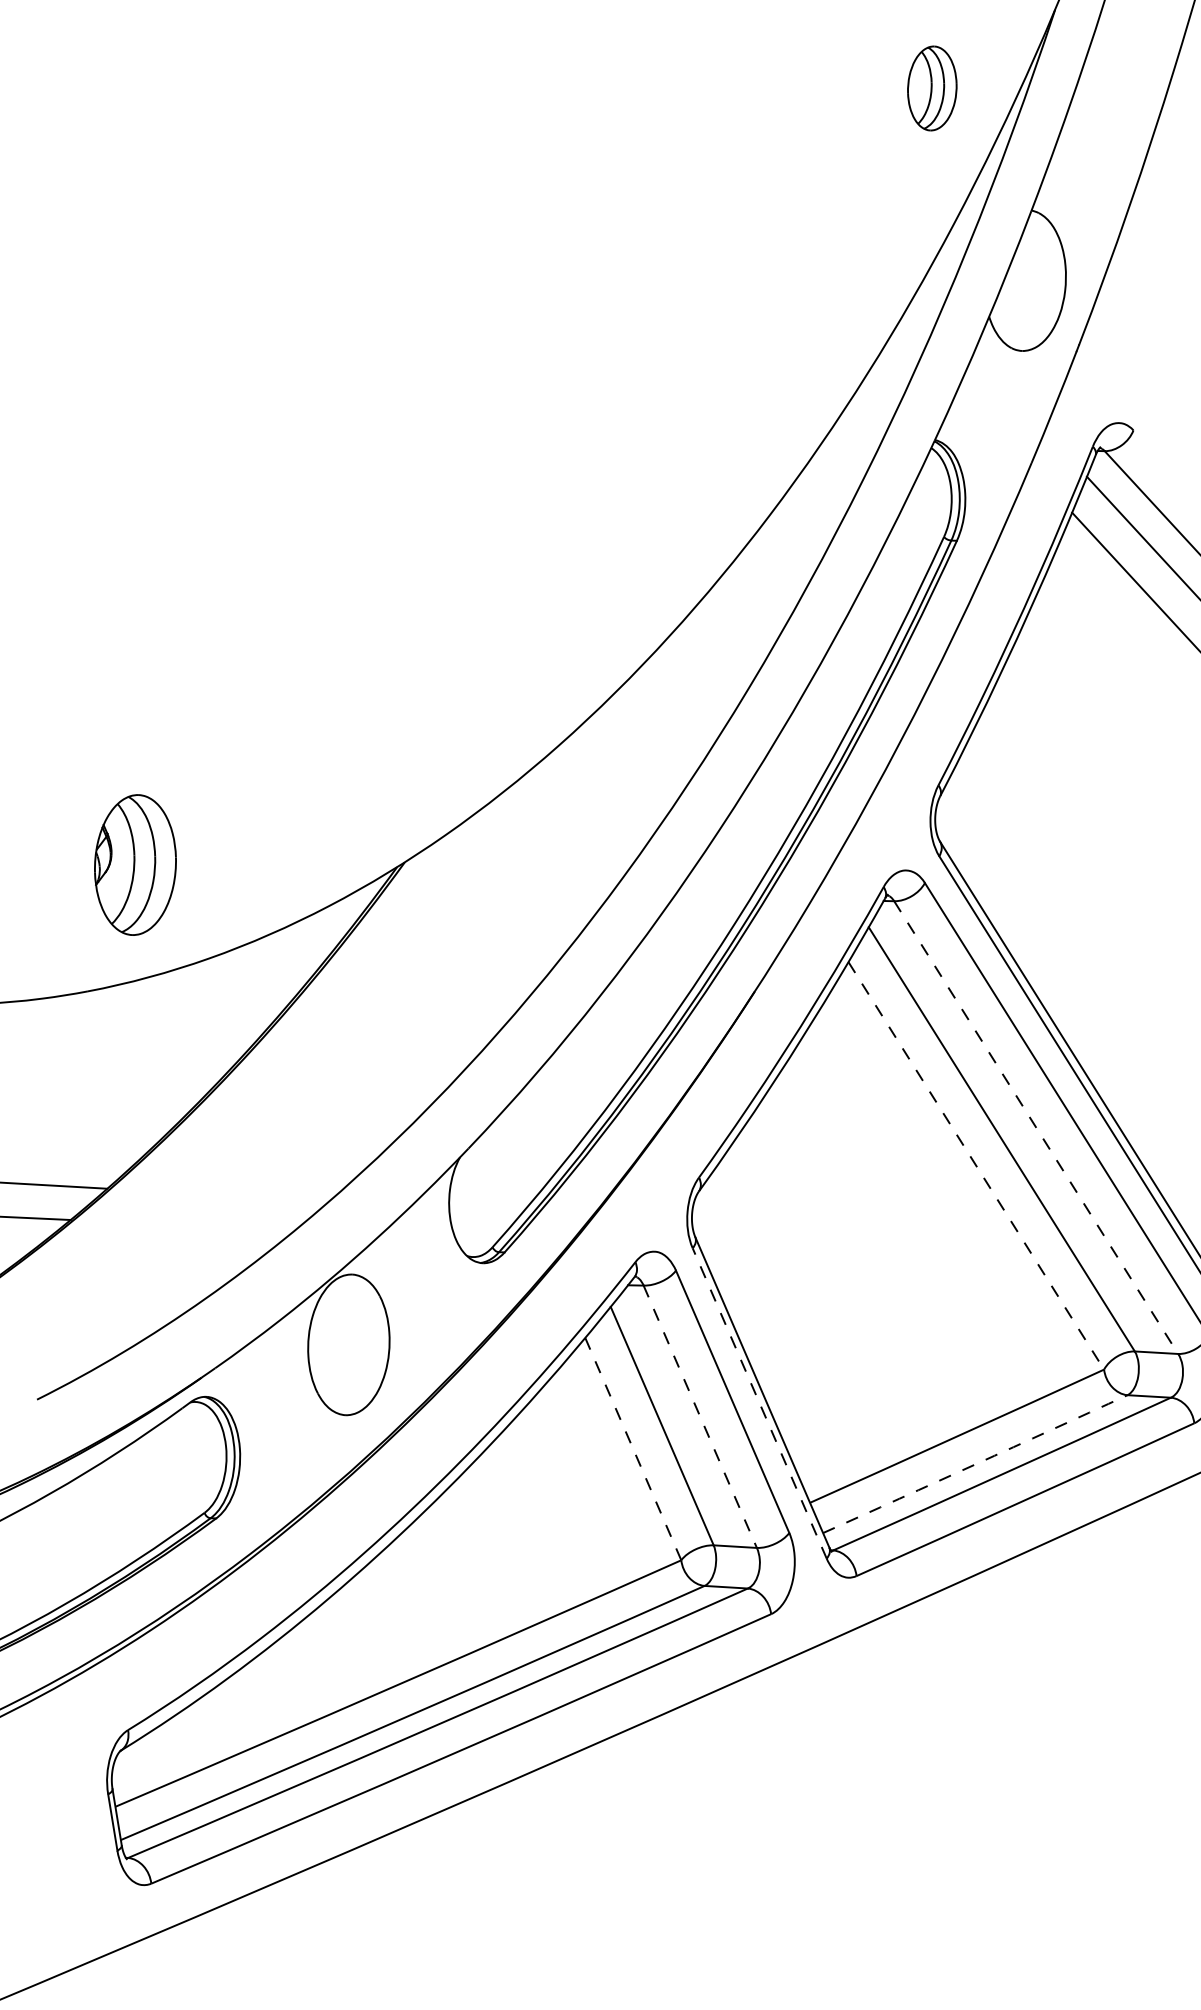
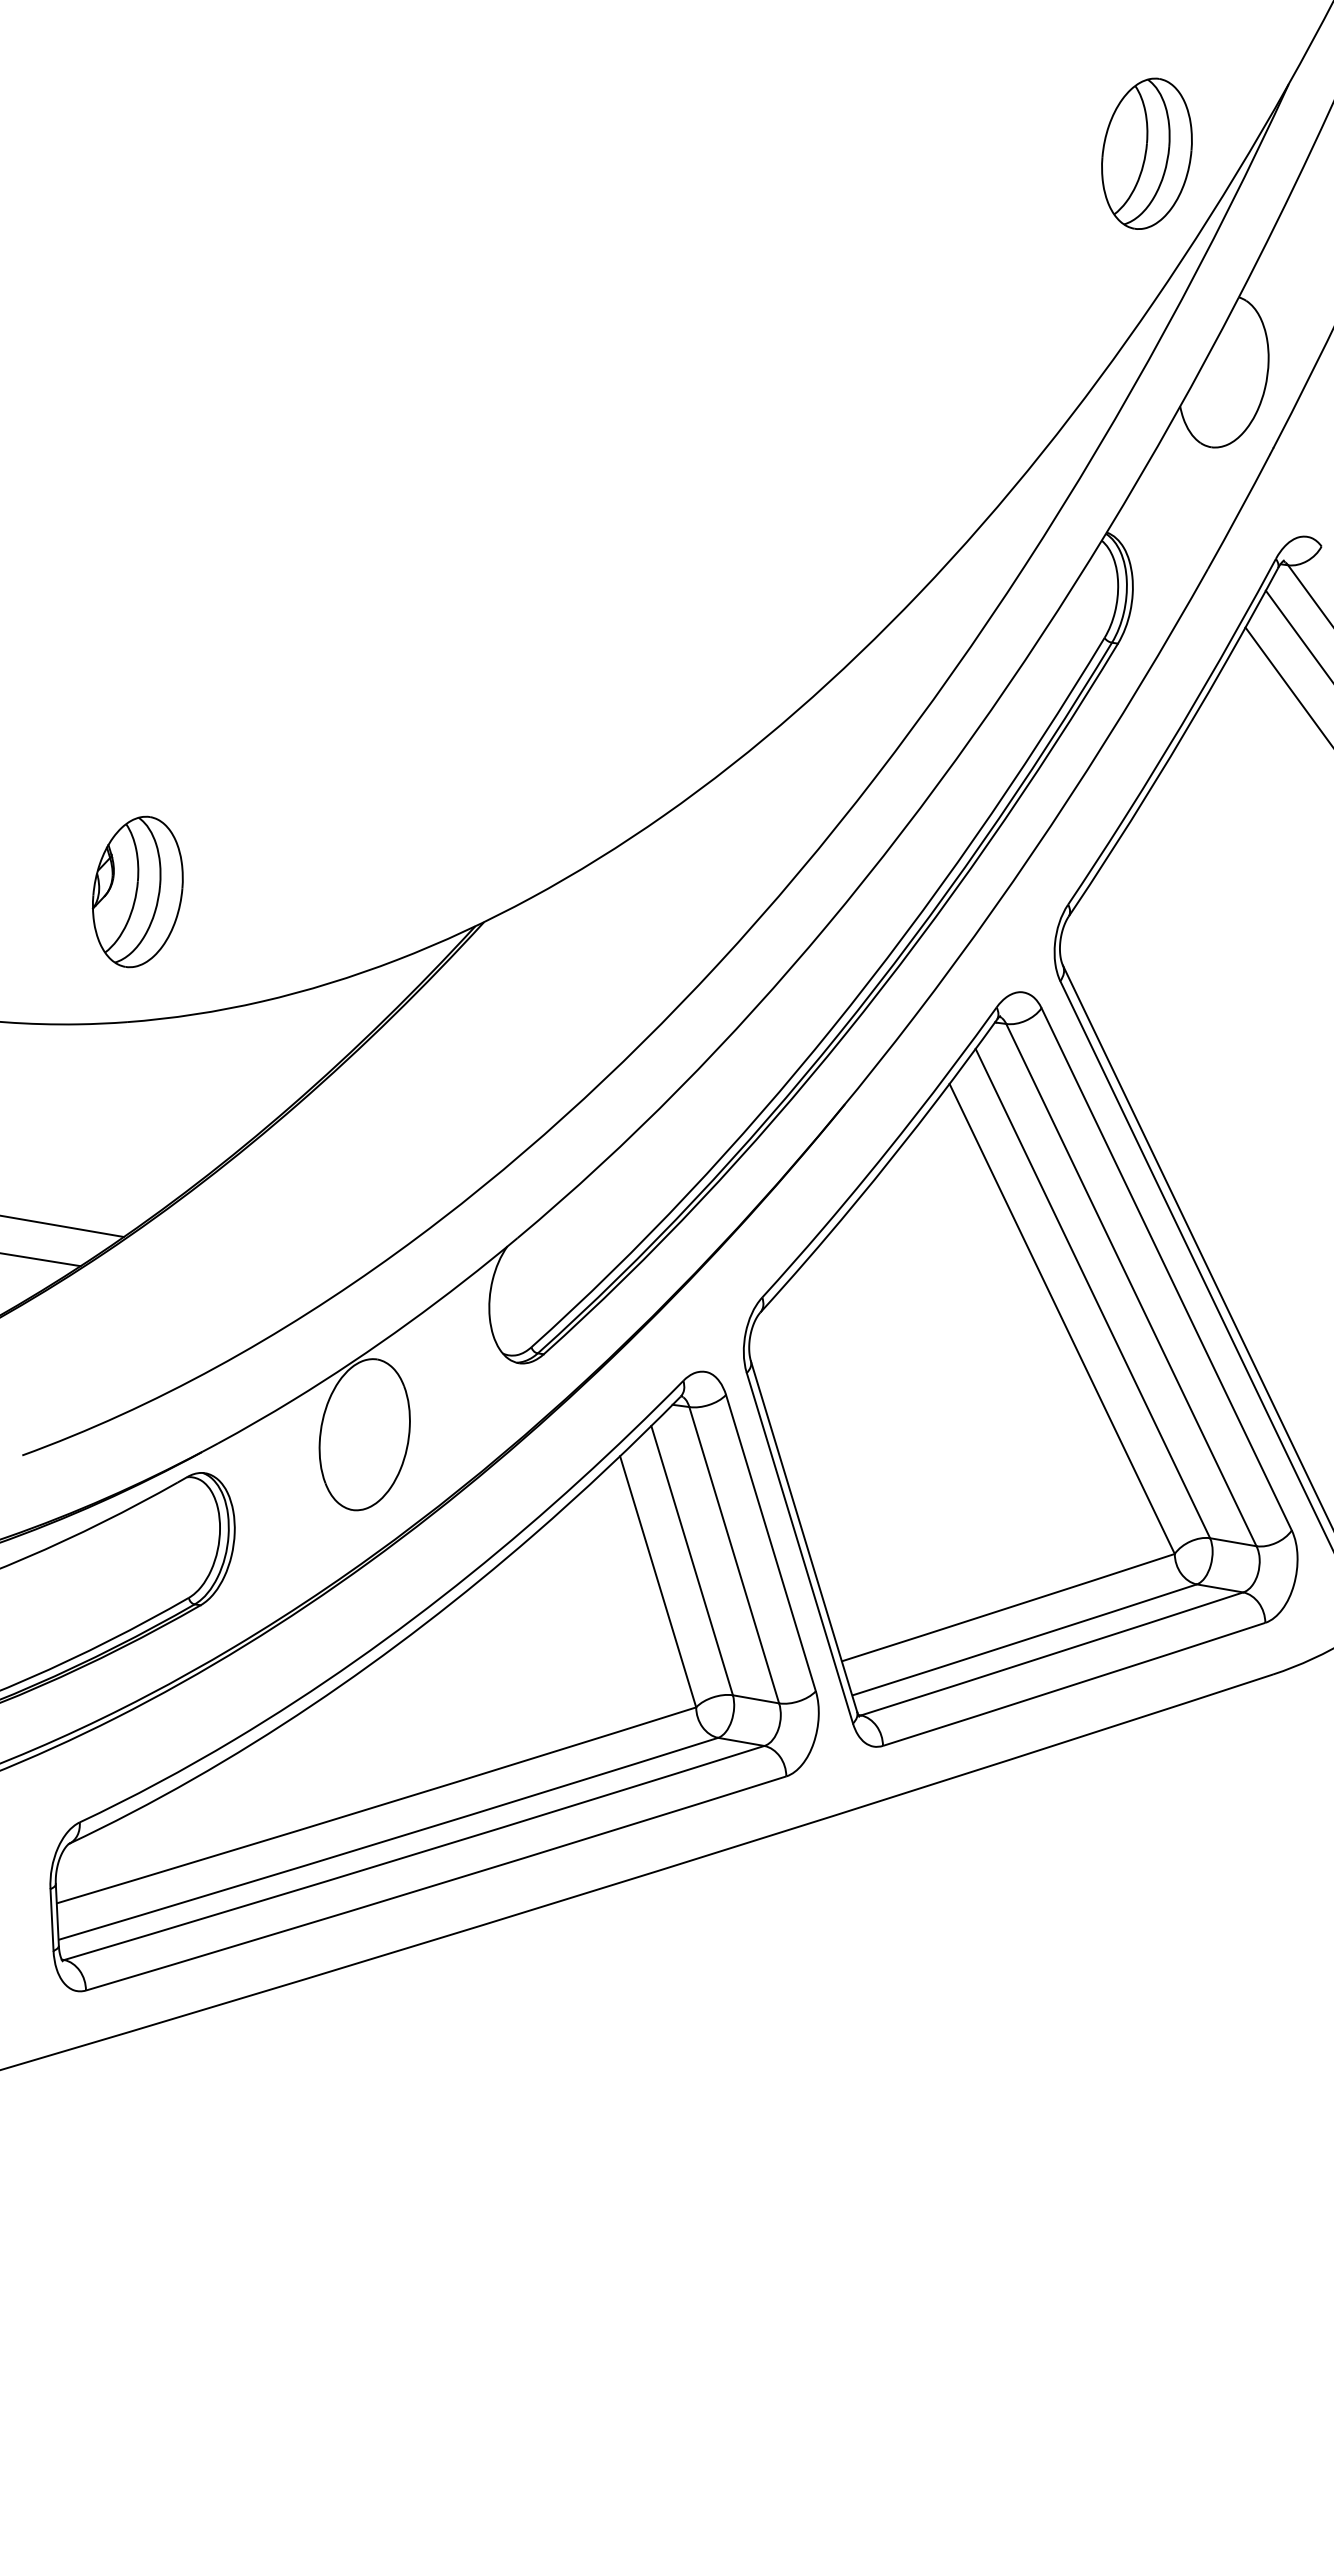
part: (931, 88) -> (1146, 153), size x1.67
part: (135, 864) -> (137, 891), moved
line: (1036, 1127) -> (1131, 1285), dashed -> solid
line: (976, 1165) -> (1062, 1318), dashed -> solid
line: (759, 1402) -> (799, 1547), dashed -> solid
line: (700, 1417) -> (734, 1555), dashed -> solid
line: (633, 1449) -> (658, 1582), dashed -> solid
arc: (975, 1464) -> (1024, 1640), dashed -> solid

